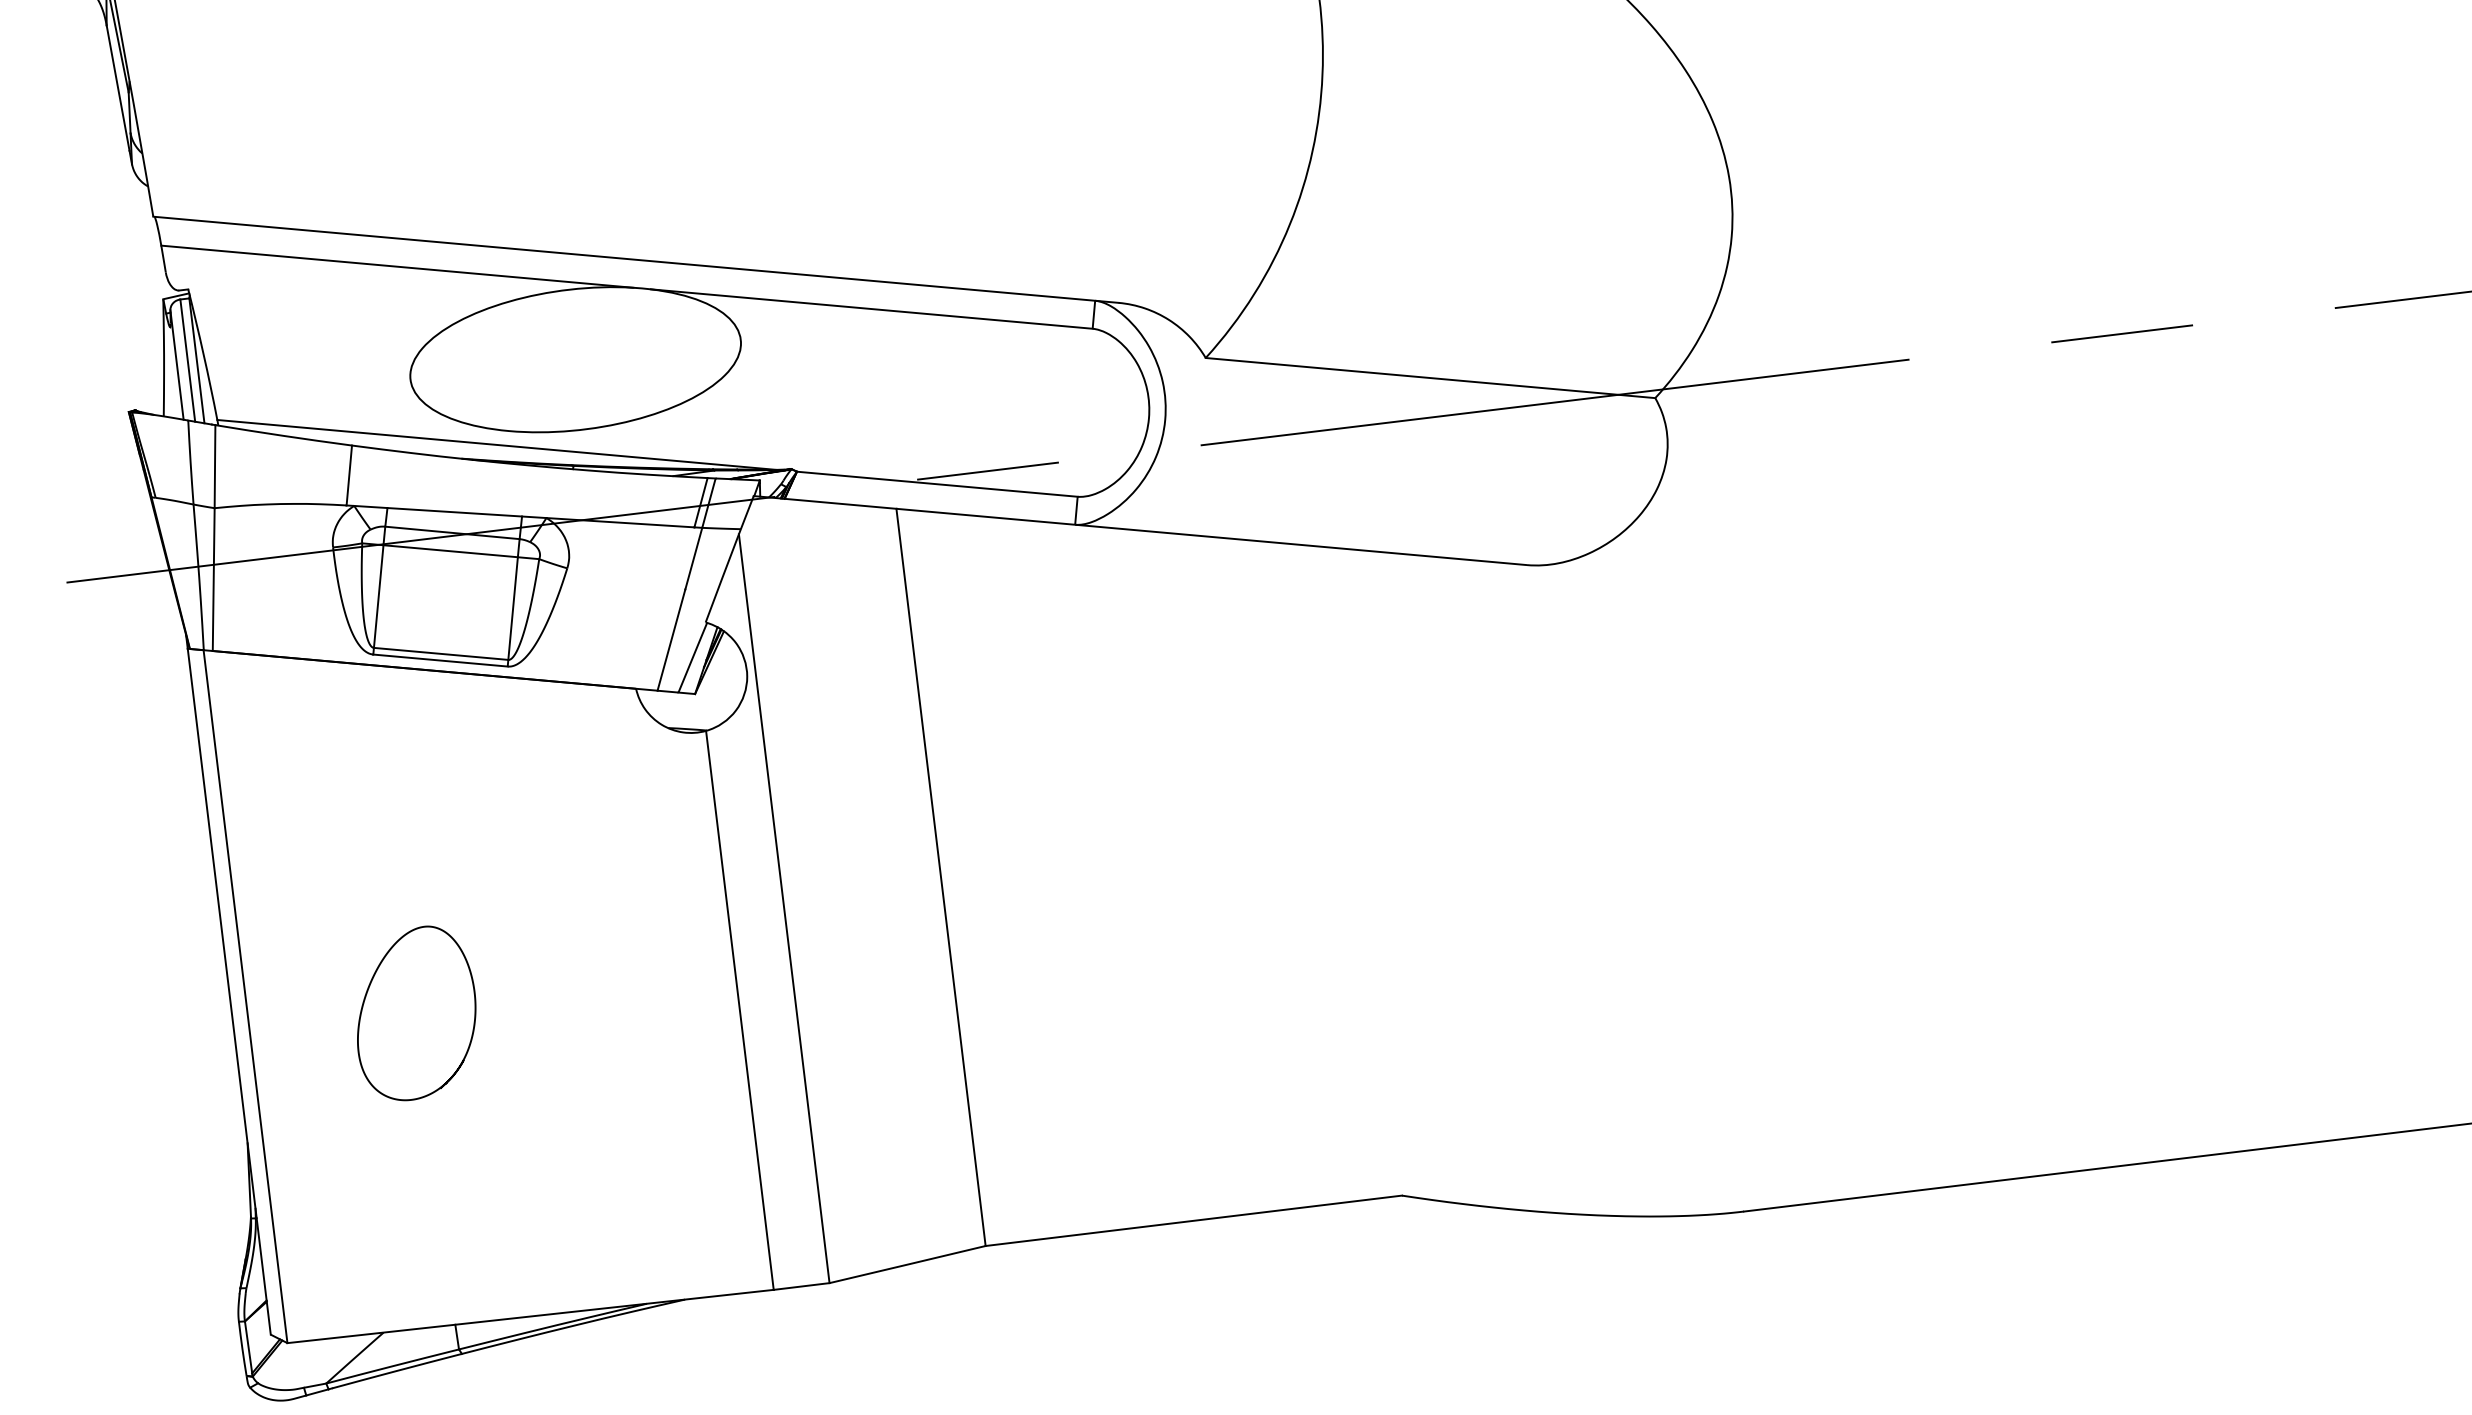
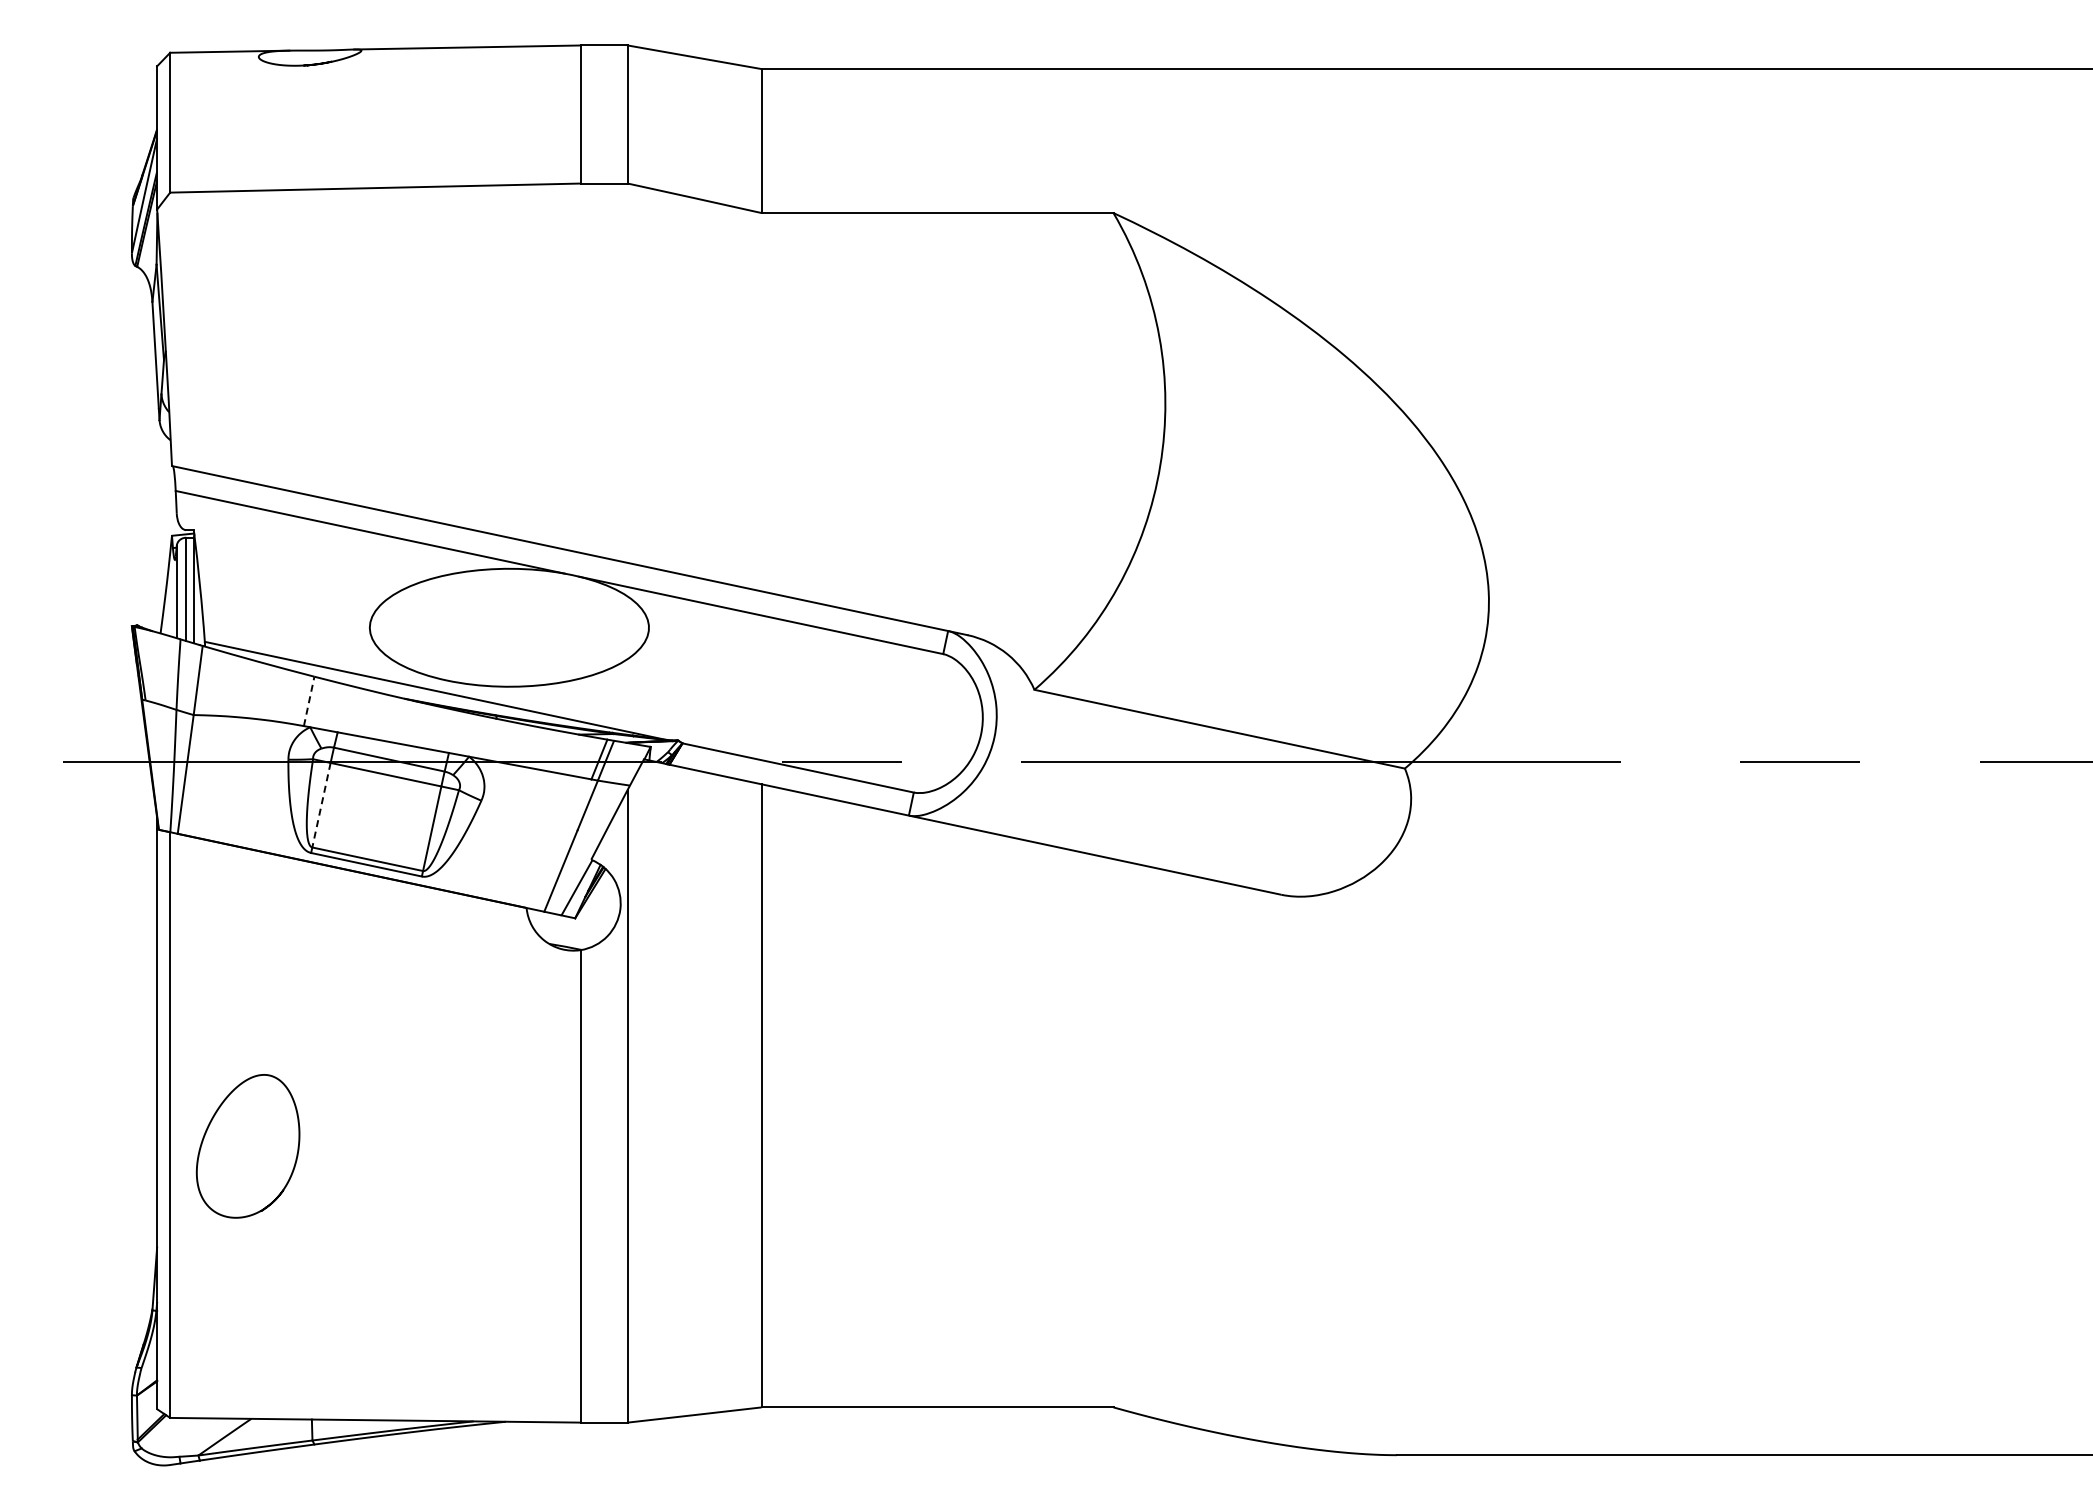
line: (349, 474) -> (309, 700), solid -> dashed
line: (378, 596) -> (321, 805), solid -> dashed
curve: (365, 1001) -> (207, 1131), moved

